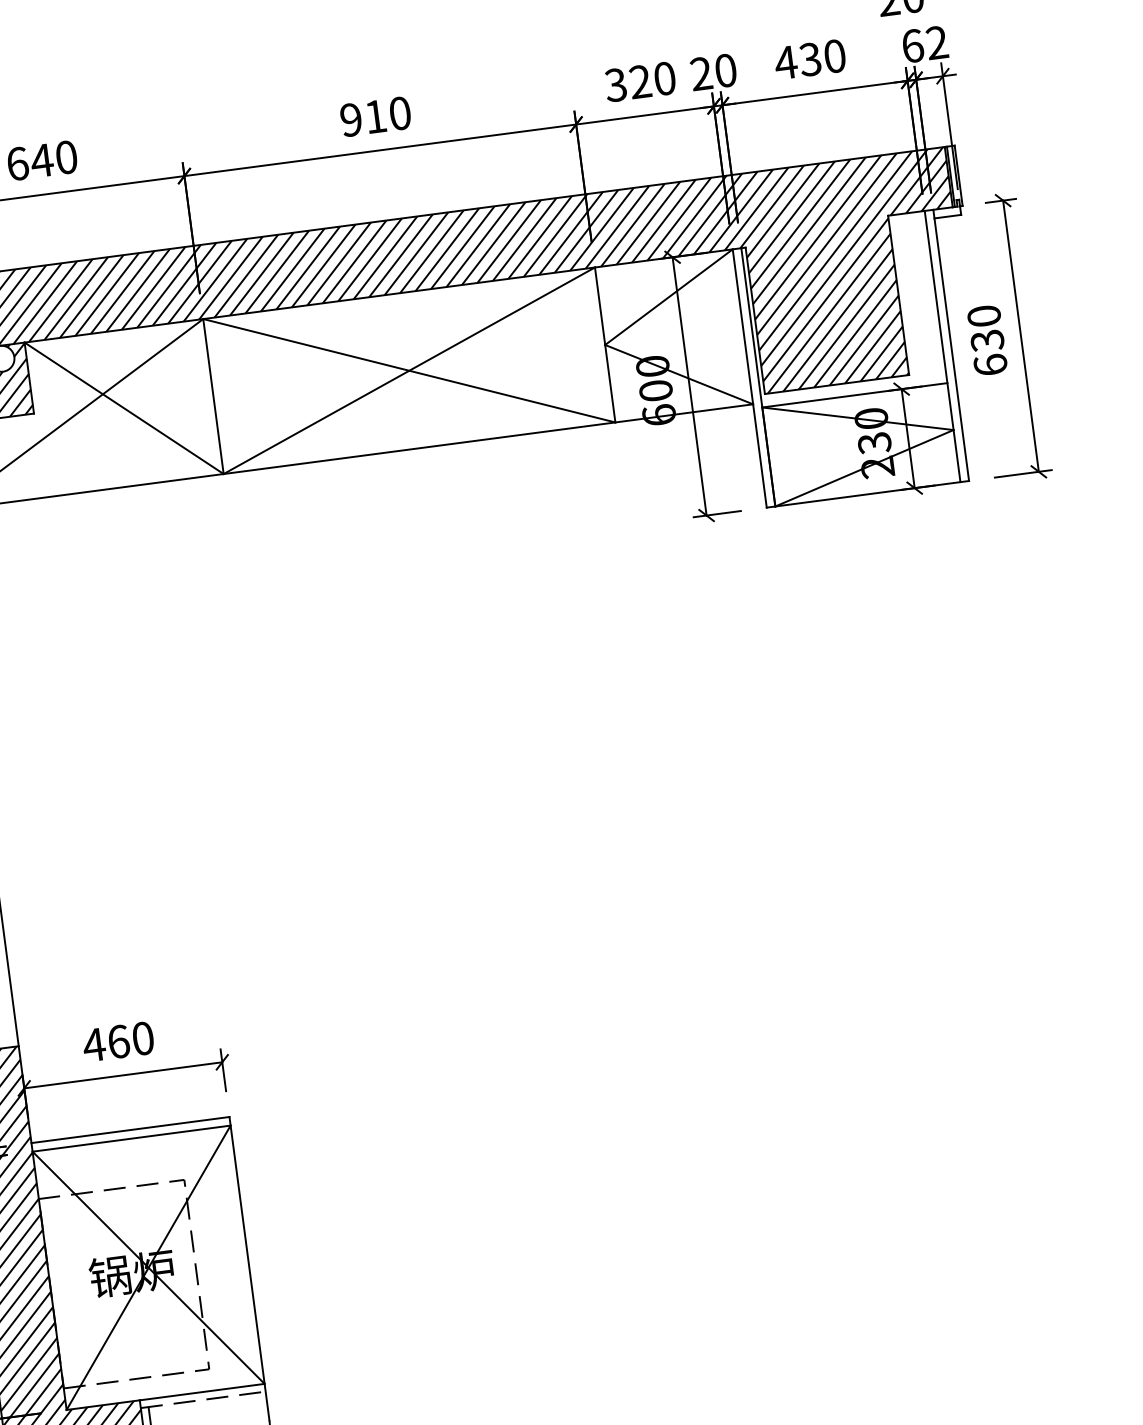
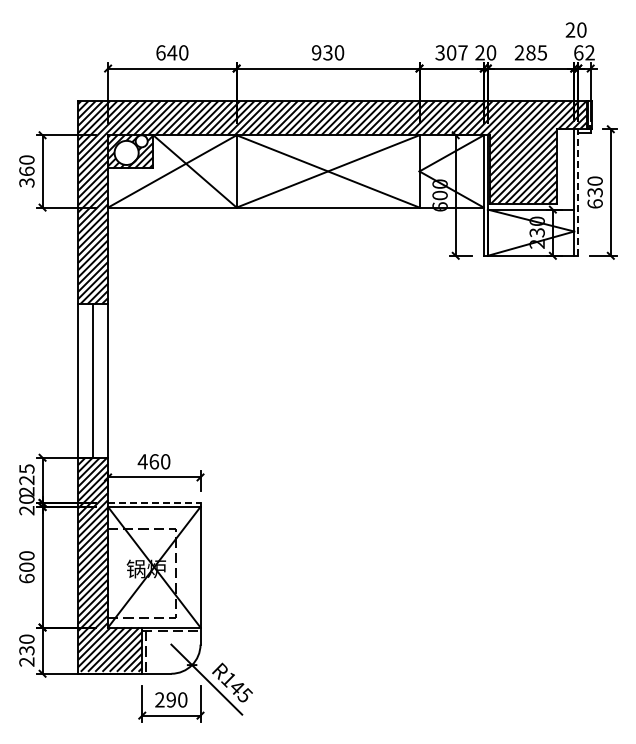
text: (809, 58) -> (530, 52), 430 -> 285
text: (652, 79) -> (457, 52), 320 -> 307
text: (374, 116) -> (327, 52), 910 -> 930
line: (951, 345) -> (578, 192), solid -> dashed
line: (130, 1128) -> (154, 502), solid -> dashed

